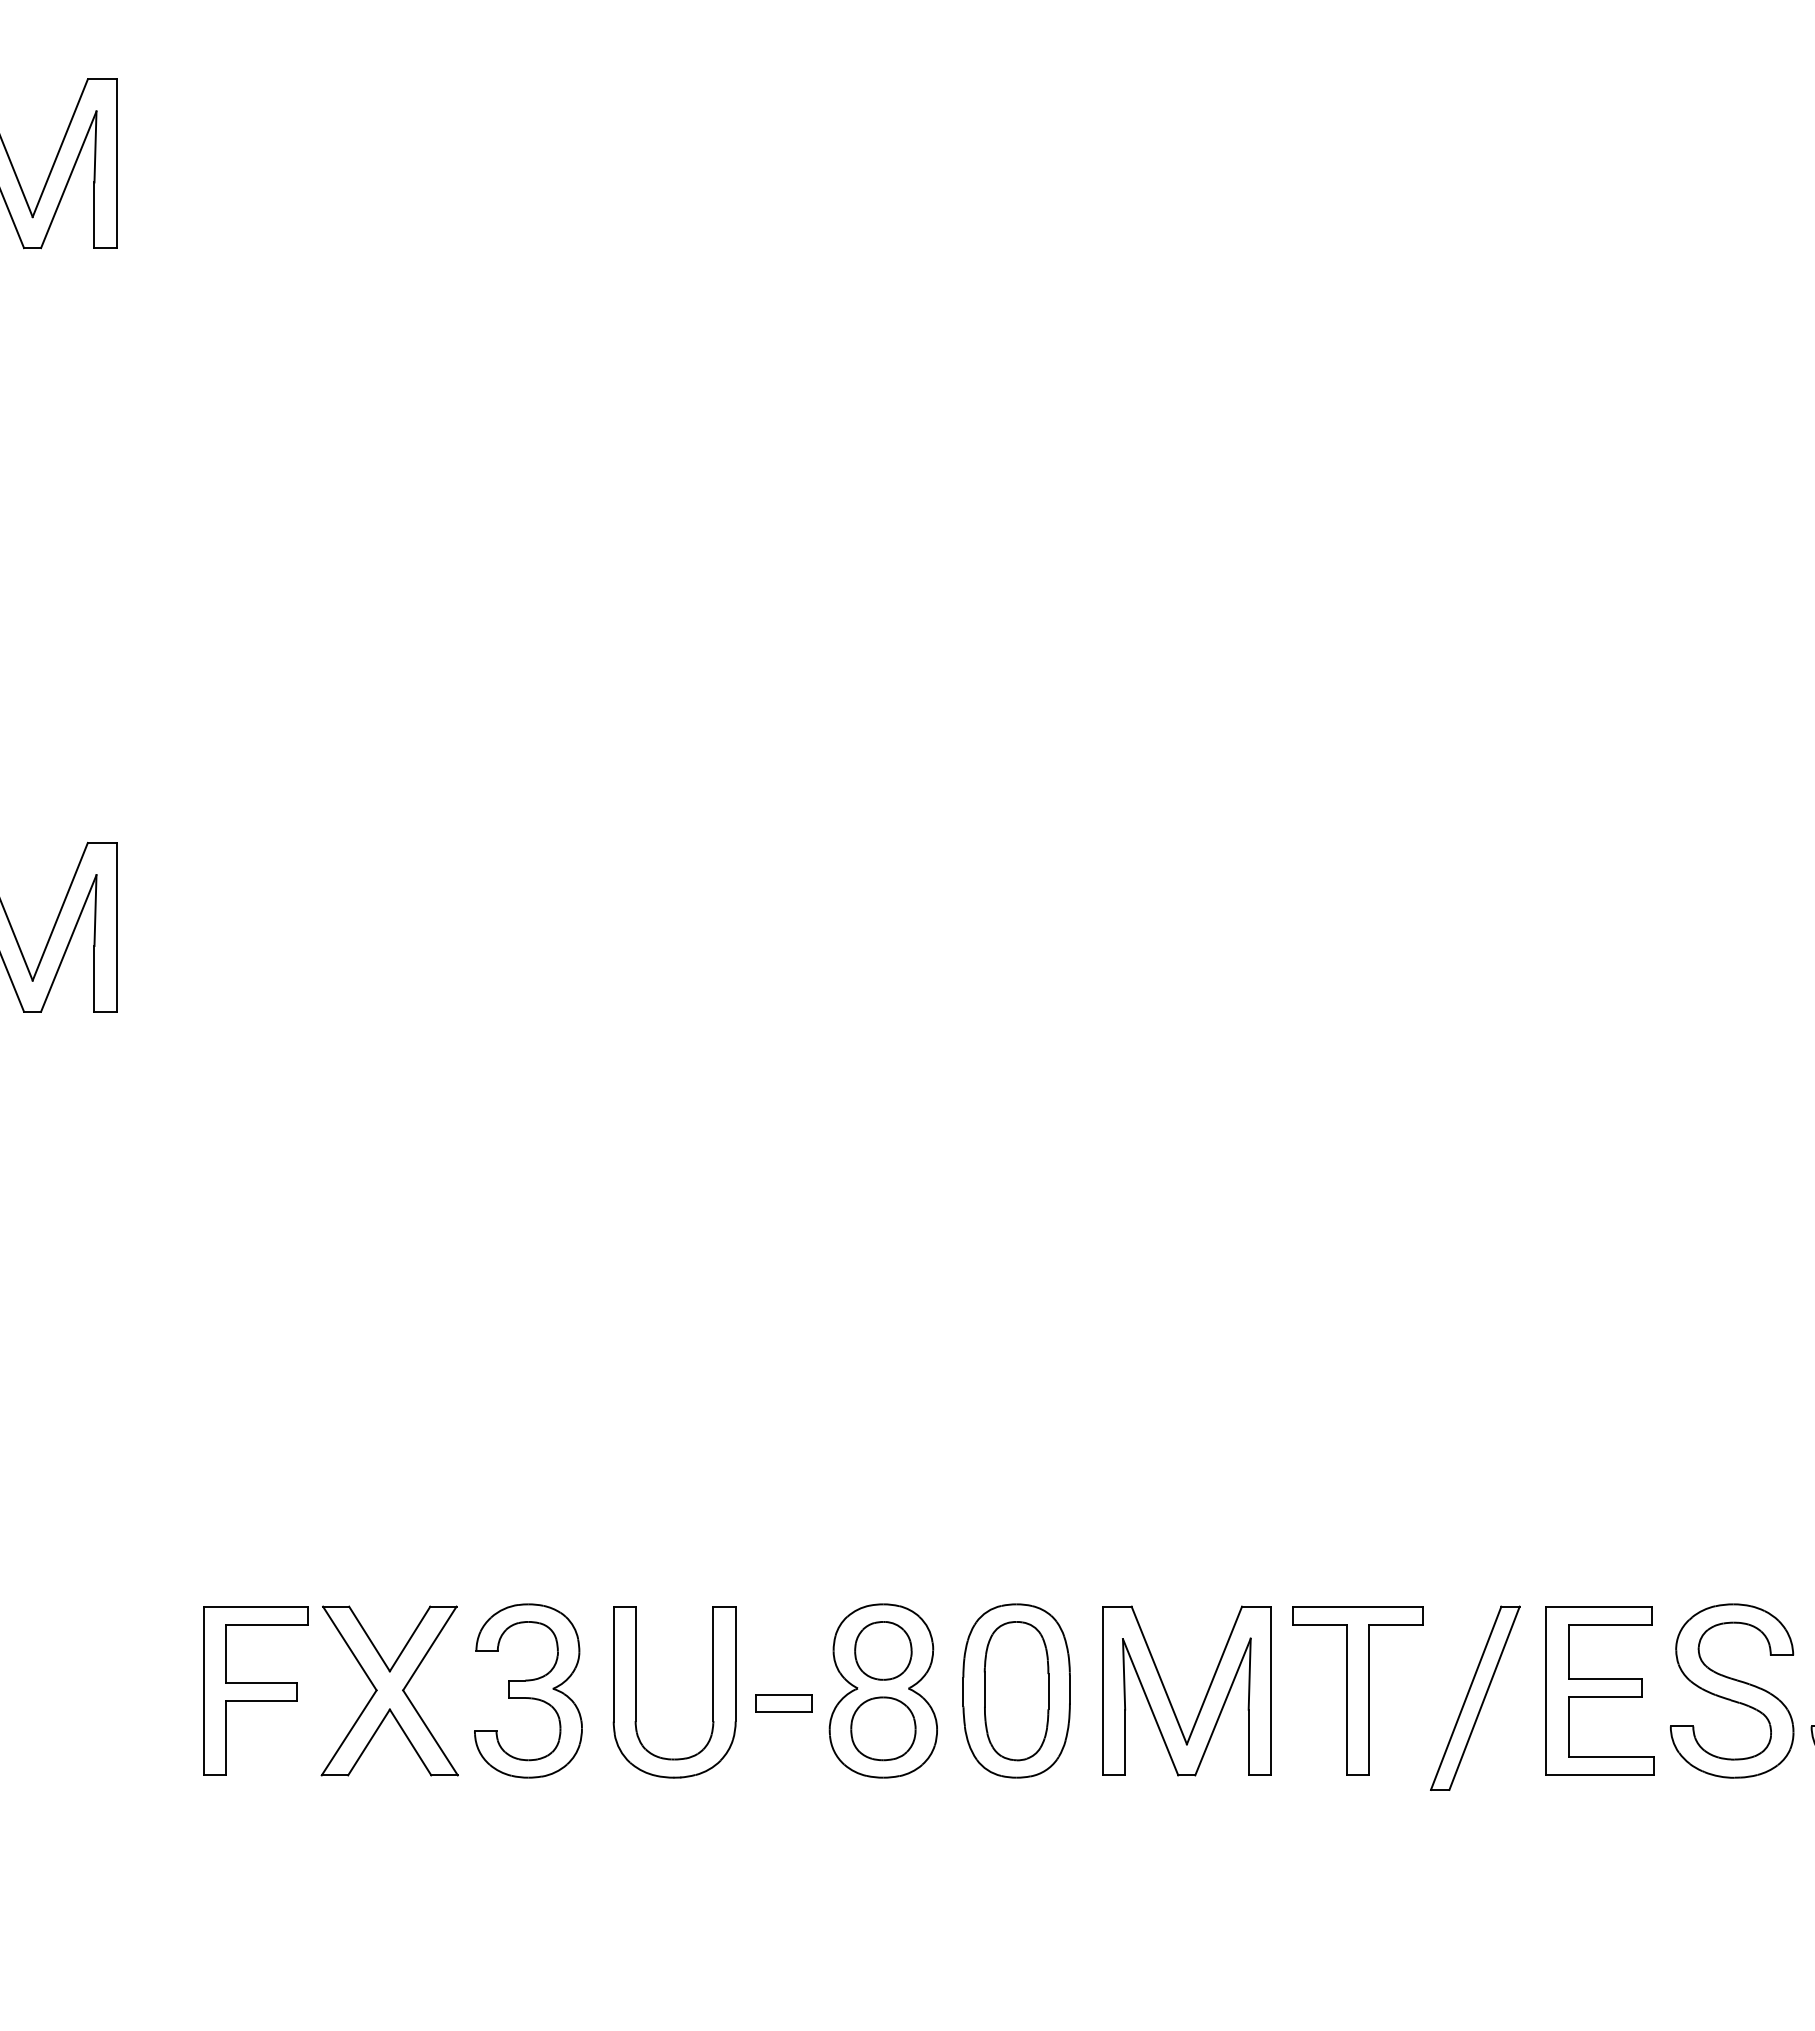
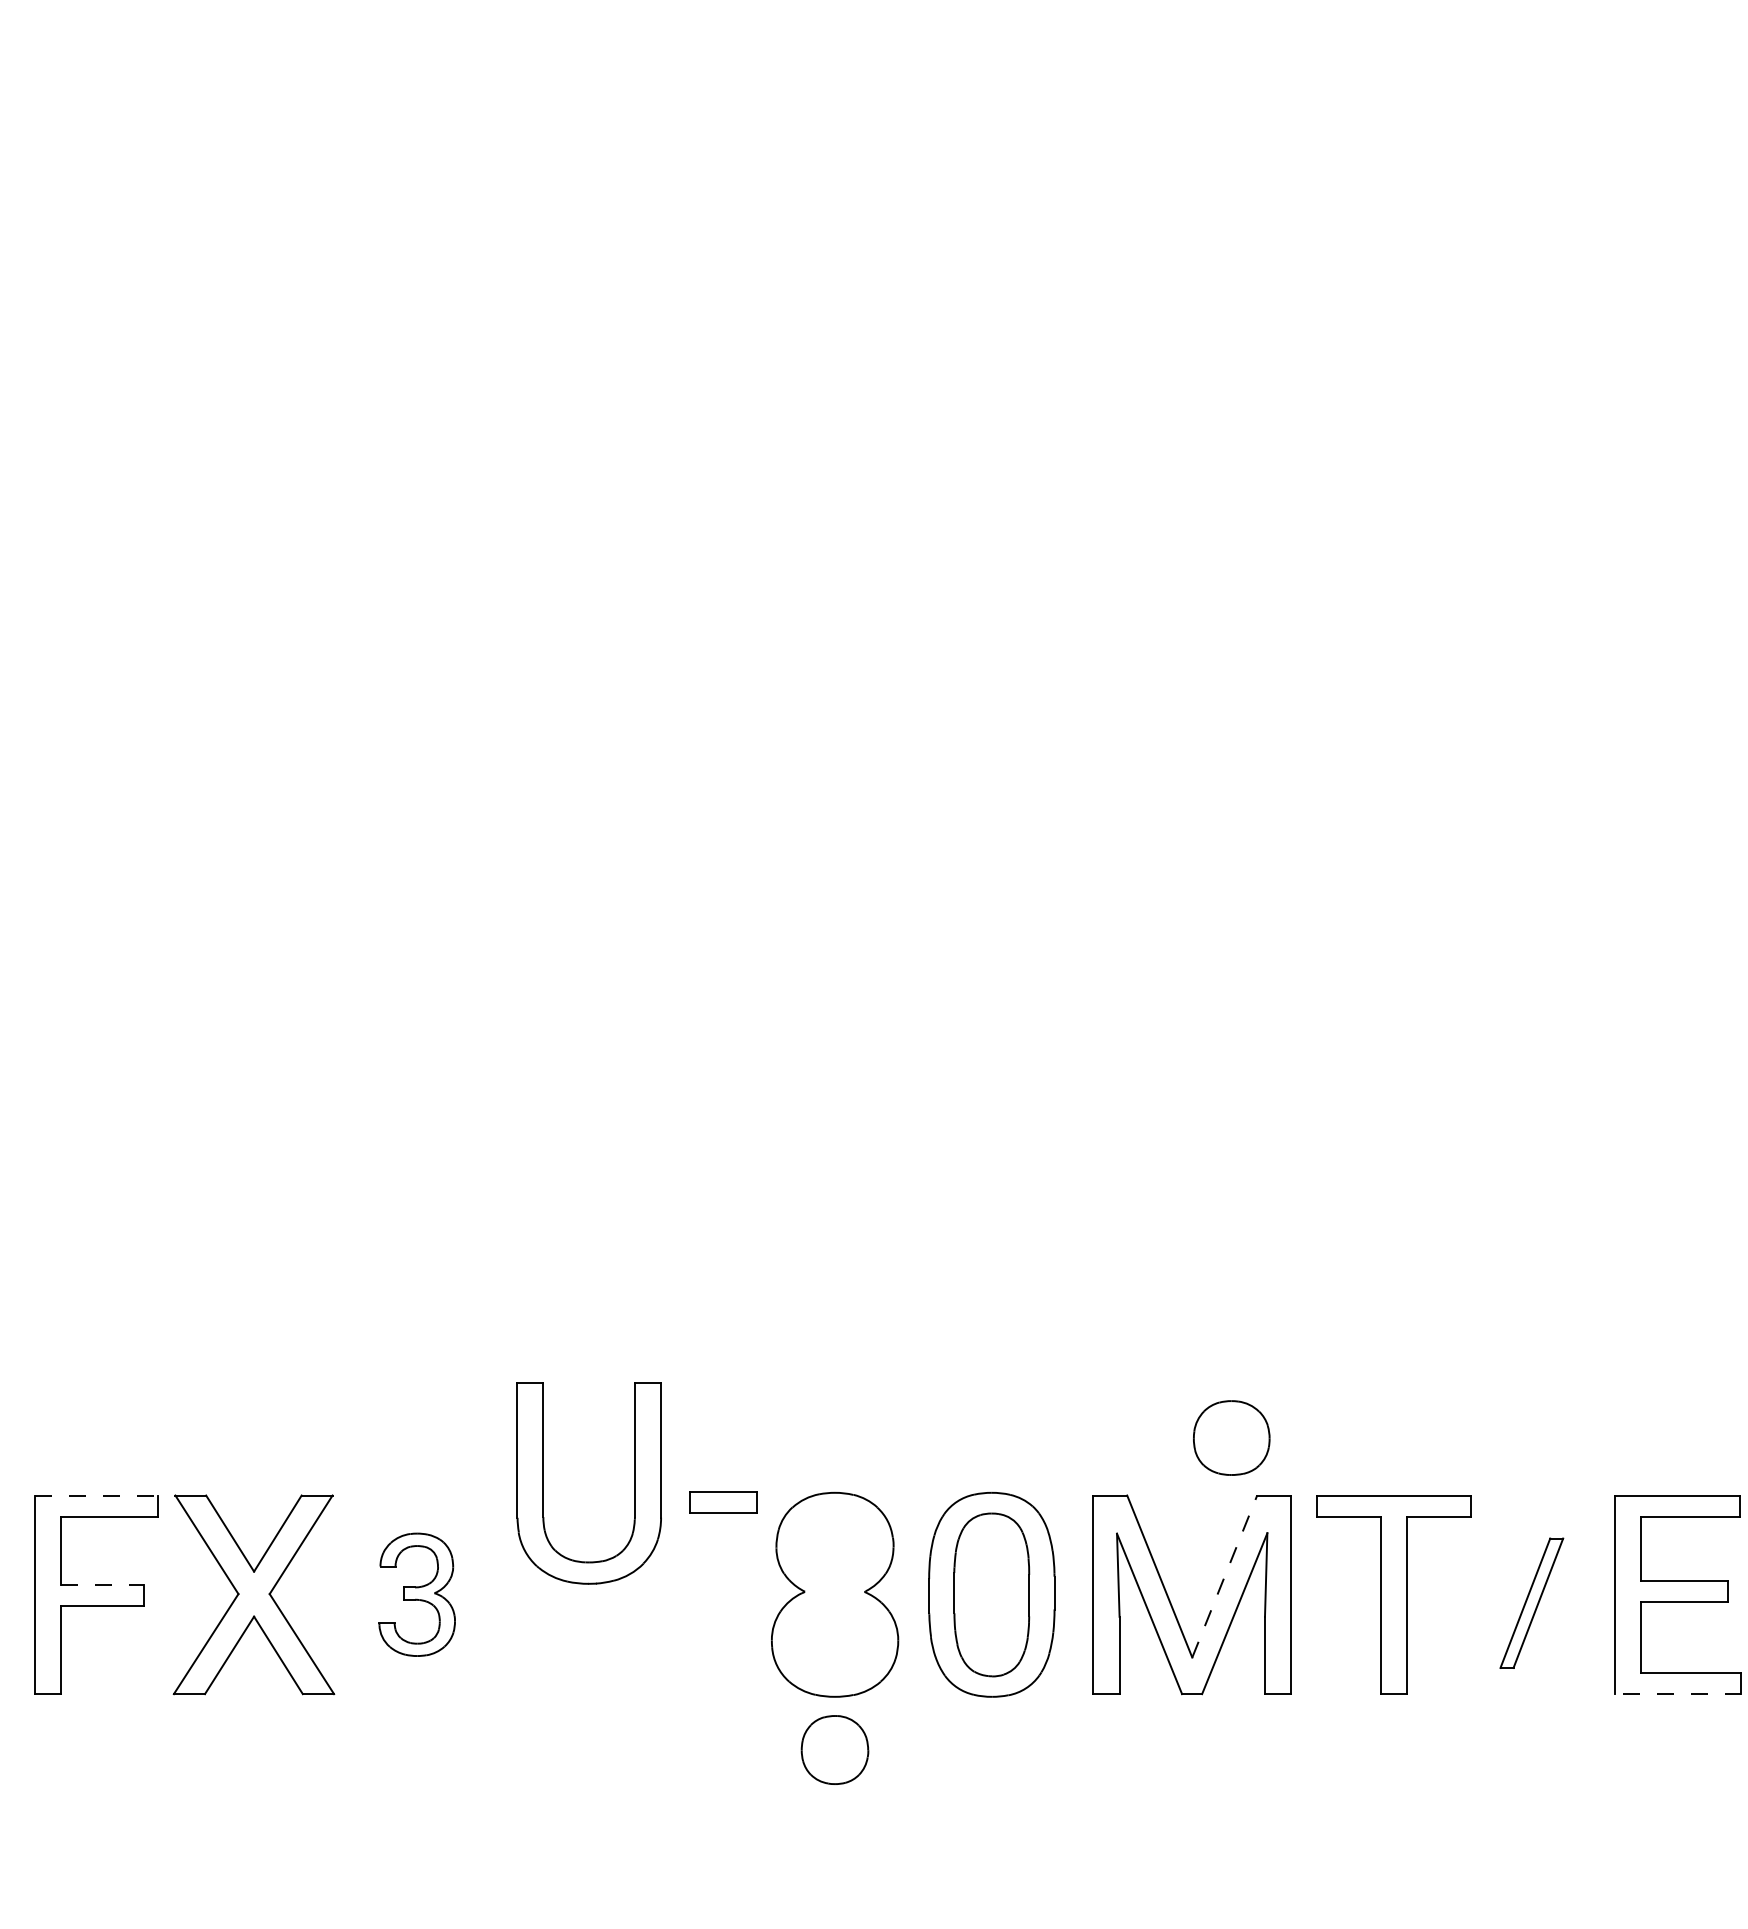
line: (256, 1606) -> (97, 1495), solid -> dashed
part: (883, 1650) -> (835, 1749), moved
line: (1214, 1675) -> (1224, 1576), solid -> dashed
line: (261, 1682) -> (102, 1584), solid -> dashed
part: (528, 1690) -> (417, 1594), size x0.6
part: (636, 1692) -> (544, 1483), moved
part: (1475, 1697) -> (1531, 1602), size x0.6
part: (783, 1703) -> (723, 1502), moved
part: (883, 1728) -> (1231, 1437), moved
line: (1599, 1775) -> (1677, 1694), solid -> dashed

